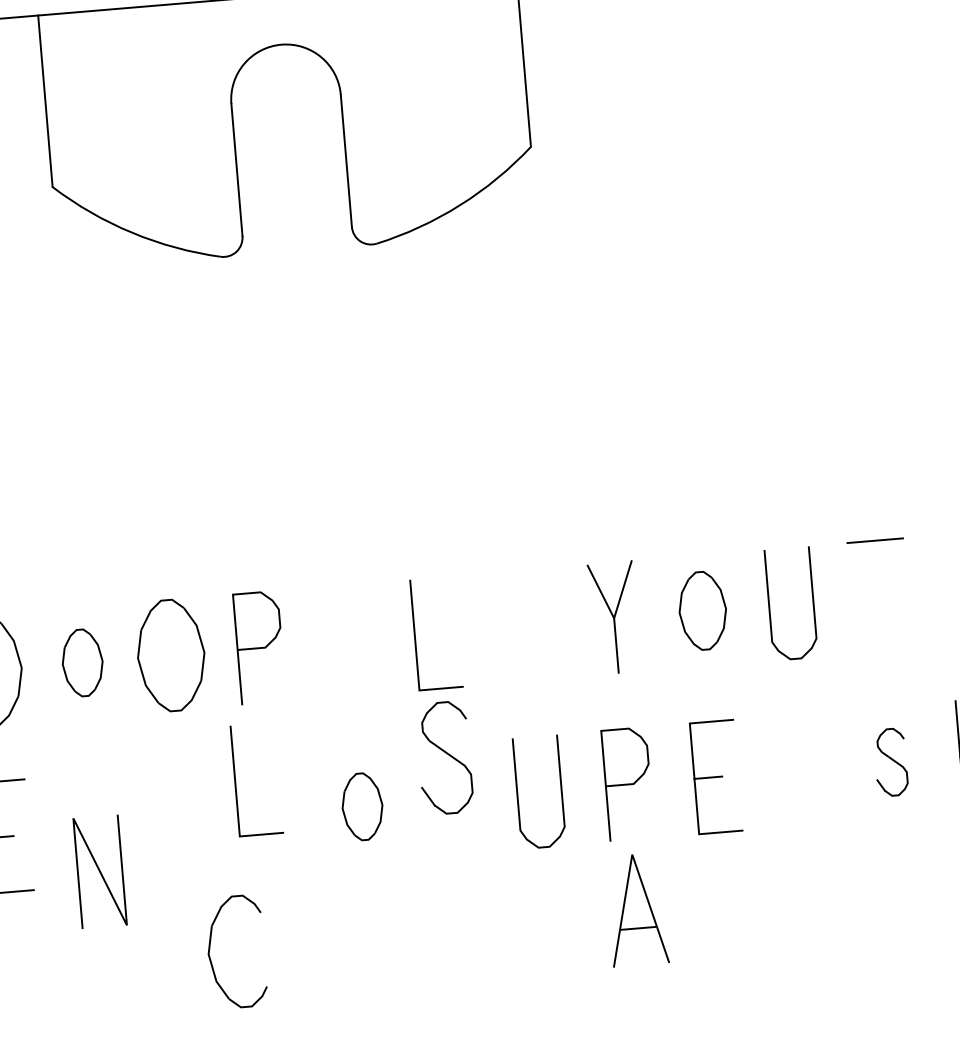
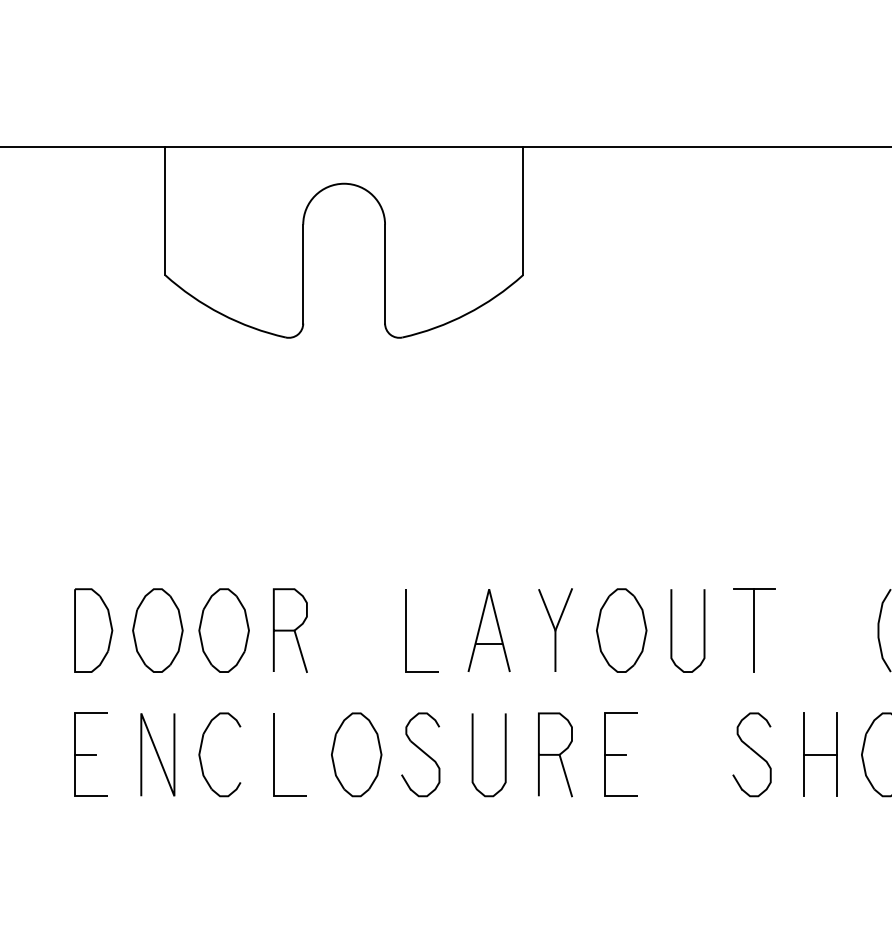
line: (880, 595) -> (754, 630), added
part: (702, 610) -> (621, 630), size x1.43
part: (82, 662) -> (157, 630), size x1.67
line: (275, 674) -> (300, 651), added
part: (444, 757) -> (420, 754), moved
part: (890, 761) -> (751, 754), size x1.67
line: (236, 780) -> (274, 754), moved
part: (362, 806) -> (356, 754), size x1.67
line: (643, 810) -> (565, 775), added
line: (99, 871) -> (157, 754), moved
part: (635, 909) -> (488, 630), moved
part: (211, 948) -> (201, 750), moved

